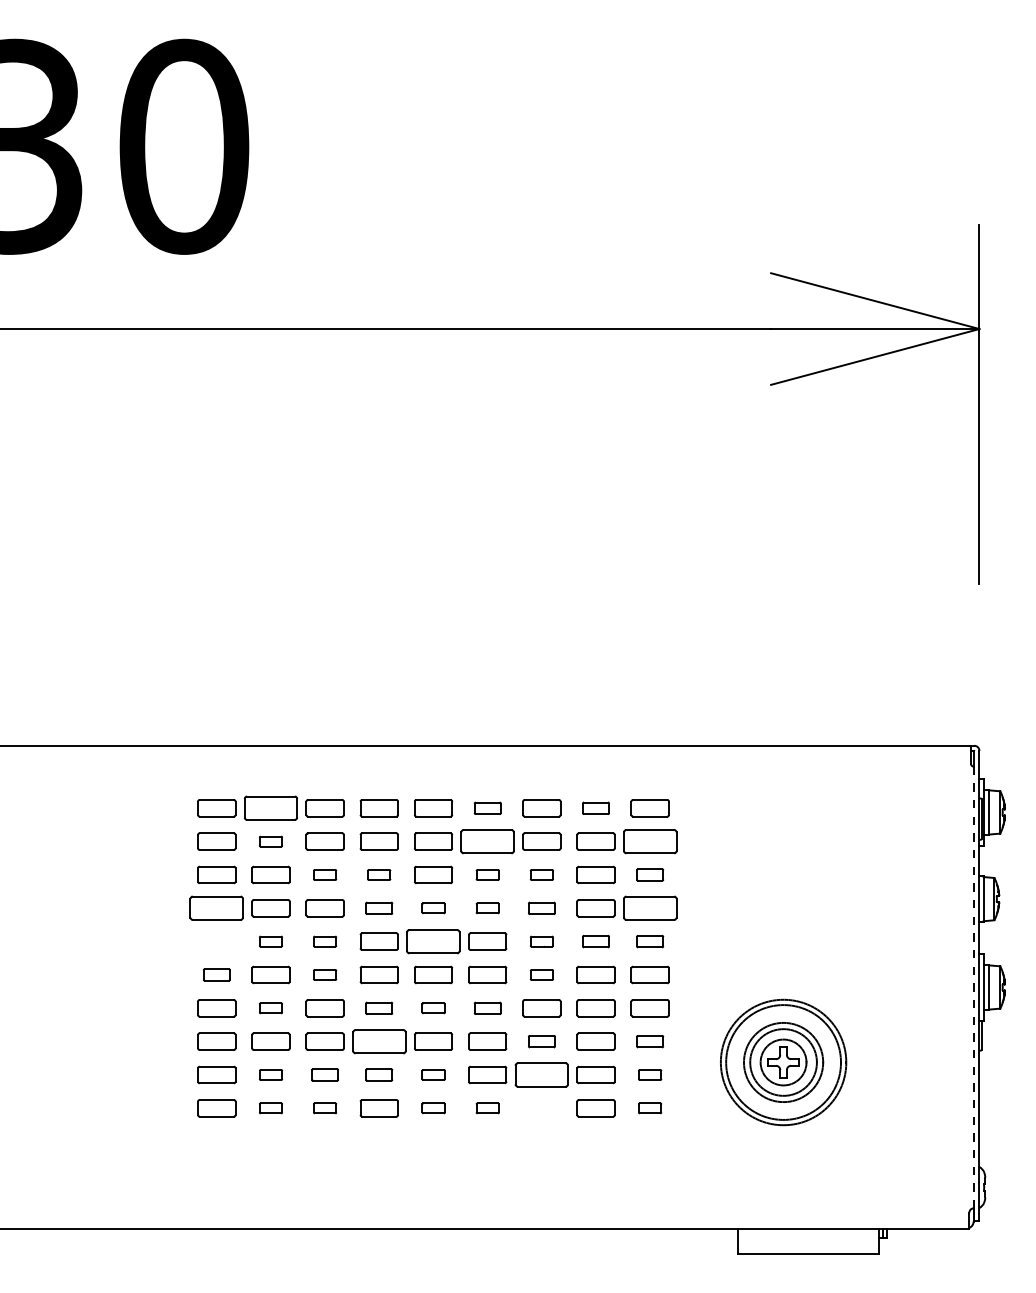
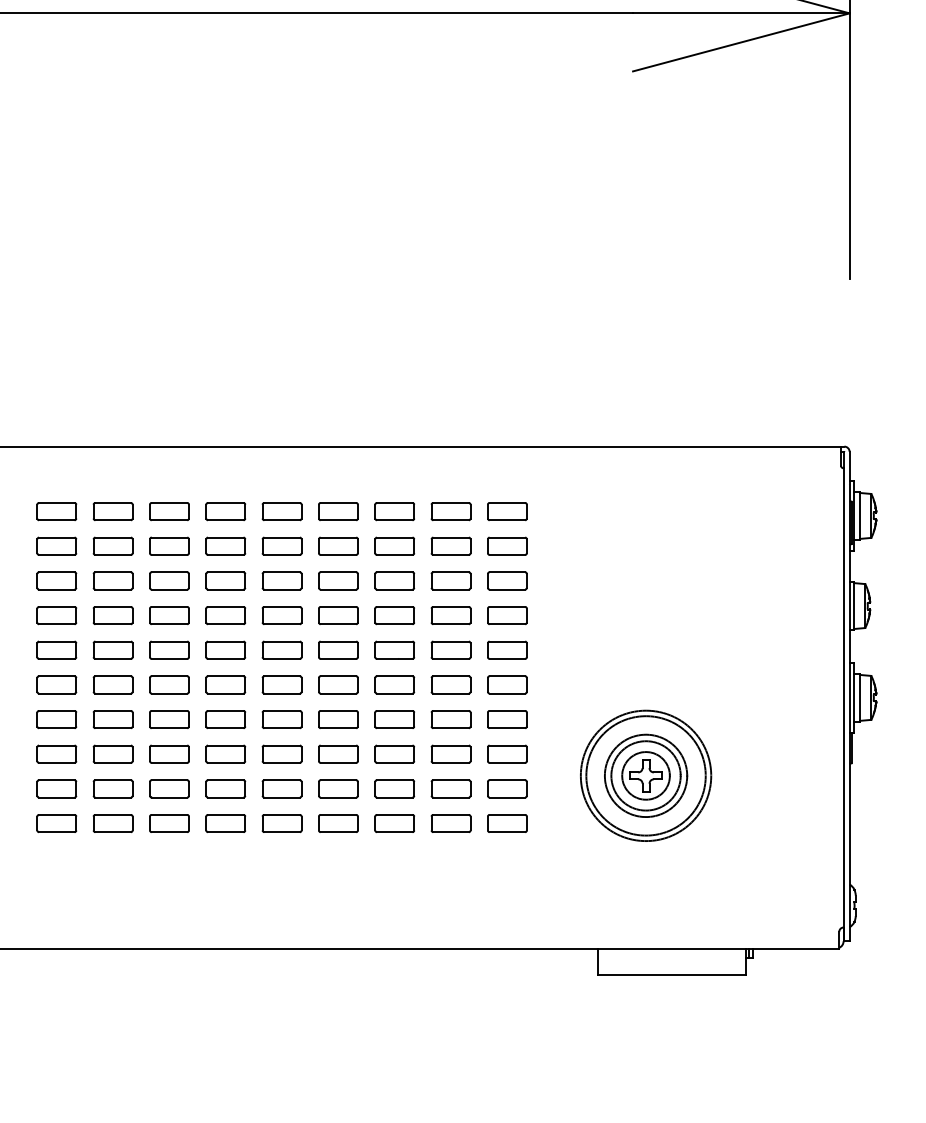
part: (270, 808) -> (112, 511), size x0.71
part: (487, 808) -> (338, 511), size x1.43
part: (595, 808) -> (450, 511), size x1.43
part: (270, 841) -> (112, 546), size x1.67
part: (487, 841) -> (338, 546), size x0.71
part: (649, 841) -> (506, 546), size x0.71
part: (324, 874) -> (168, 580), size x1.67
part: (378, 874) -> (224, 580), size x1.67
part: (487, 874) -> (338, 580), size x1.67
part: (541, 874) -> (394, 580), size x1.67
part: (649, 874) -> (506, 580), size x1.43
part: (216, 908) -> (56, 615), size x0.71
part: (378, 908) -> (224, 615), size x1.43
part: (433, 908) -> (282, 615), size x1.67
part: (487, 908) -> (338, 615), size x1.67
part: (541, 908) -> (394, 615), size x1.43
part: (649, 908) -> (506, 615), size x0.71
part: (216, 941) -> (56, 650), added
part: (270, 941) -> (112, 650), size x1.67
part: (324, 941) -> (168, 650), size x1.67
part: (433, 941) -> (282, 650), size x0.71
part: (541, 941) -> (394, 650), size x1.67
part: (595, 941) -> (450, 650), size x1.43
part: (649, 941) -> (506, 650), size x1.43
part: (216, 974) -> (56, 684), size x1.43
part: (324, 974) -> (168, 684), size x1.67
part: (541, 974) -> (394, 684), size x1.67
line: (974, 987) -> (844, 697), dashed -> solid
part: (270, 1008) -> (112, 719), size x1.67
part: (378, 1008) -> (224, 719), size x1.43
part: (433, 1008) -> (282, 719), size x1.67
part: (487, 1008) -> (338, 719), size x1.43
part: (378, 1041) -> (224, 754), size x0.71
part: (541, 1041) -> (394, 754), size x1.43
part: (649, 1041) -> (506, 754), size x1.43
part: (270, 1074) -> (112, 788), size x1.67
part: (324, 1074) -> (168, 788), size x1.43
part: (378, 1074) -> (224, 788), size x1.43
part: (433, 1074) -> (282, 788), size x1.67
part: (541, 1074) -> (394, 788), size x0.71
part: (649, 1074) -> (506, 788), size x1.67
part: (270, 1108) -> (112, 823), size x1.67
part: (324, 1108) -> (168, 823), size x1.67
part: (433, 1108) -> (282, 823), size x1.67
part: (487, 1108) -> (338, 823), size x1.67
part: (541, 1108) -> (394, 823), added
part: (649, 1108) -> (506, 823), size x1.67

